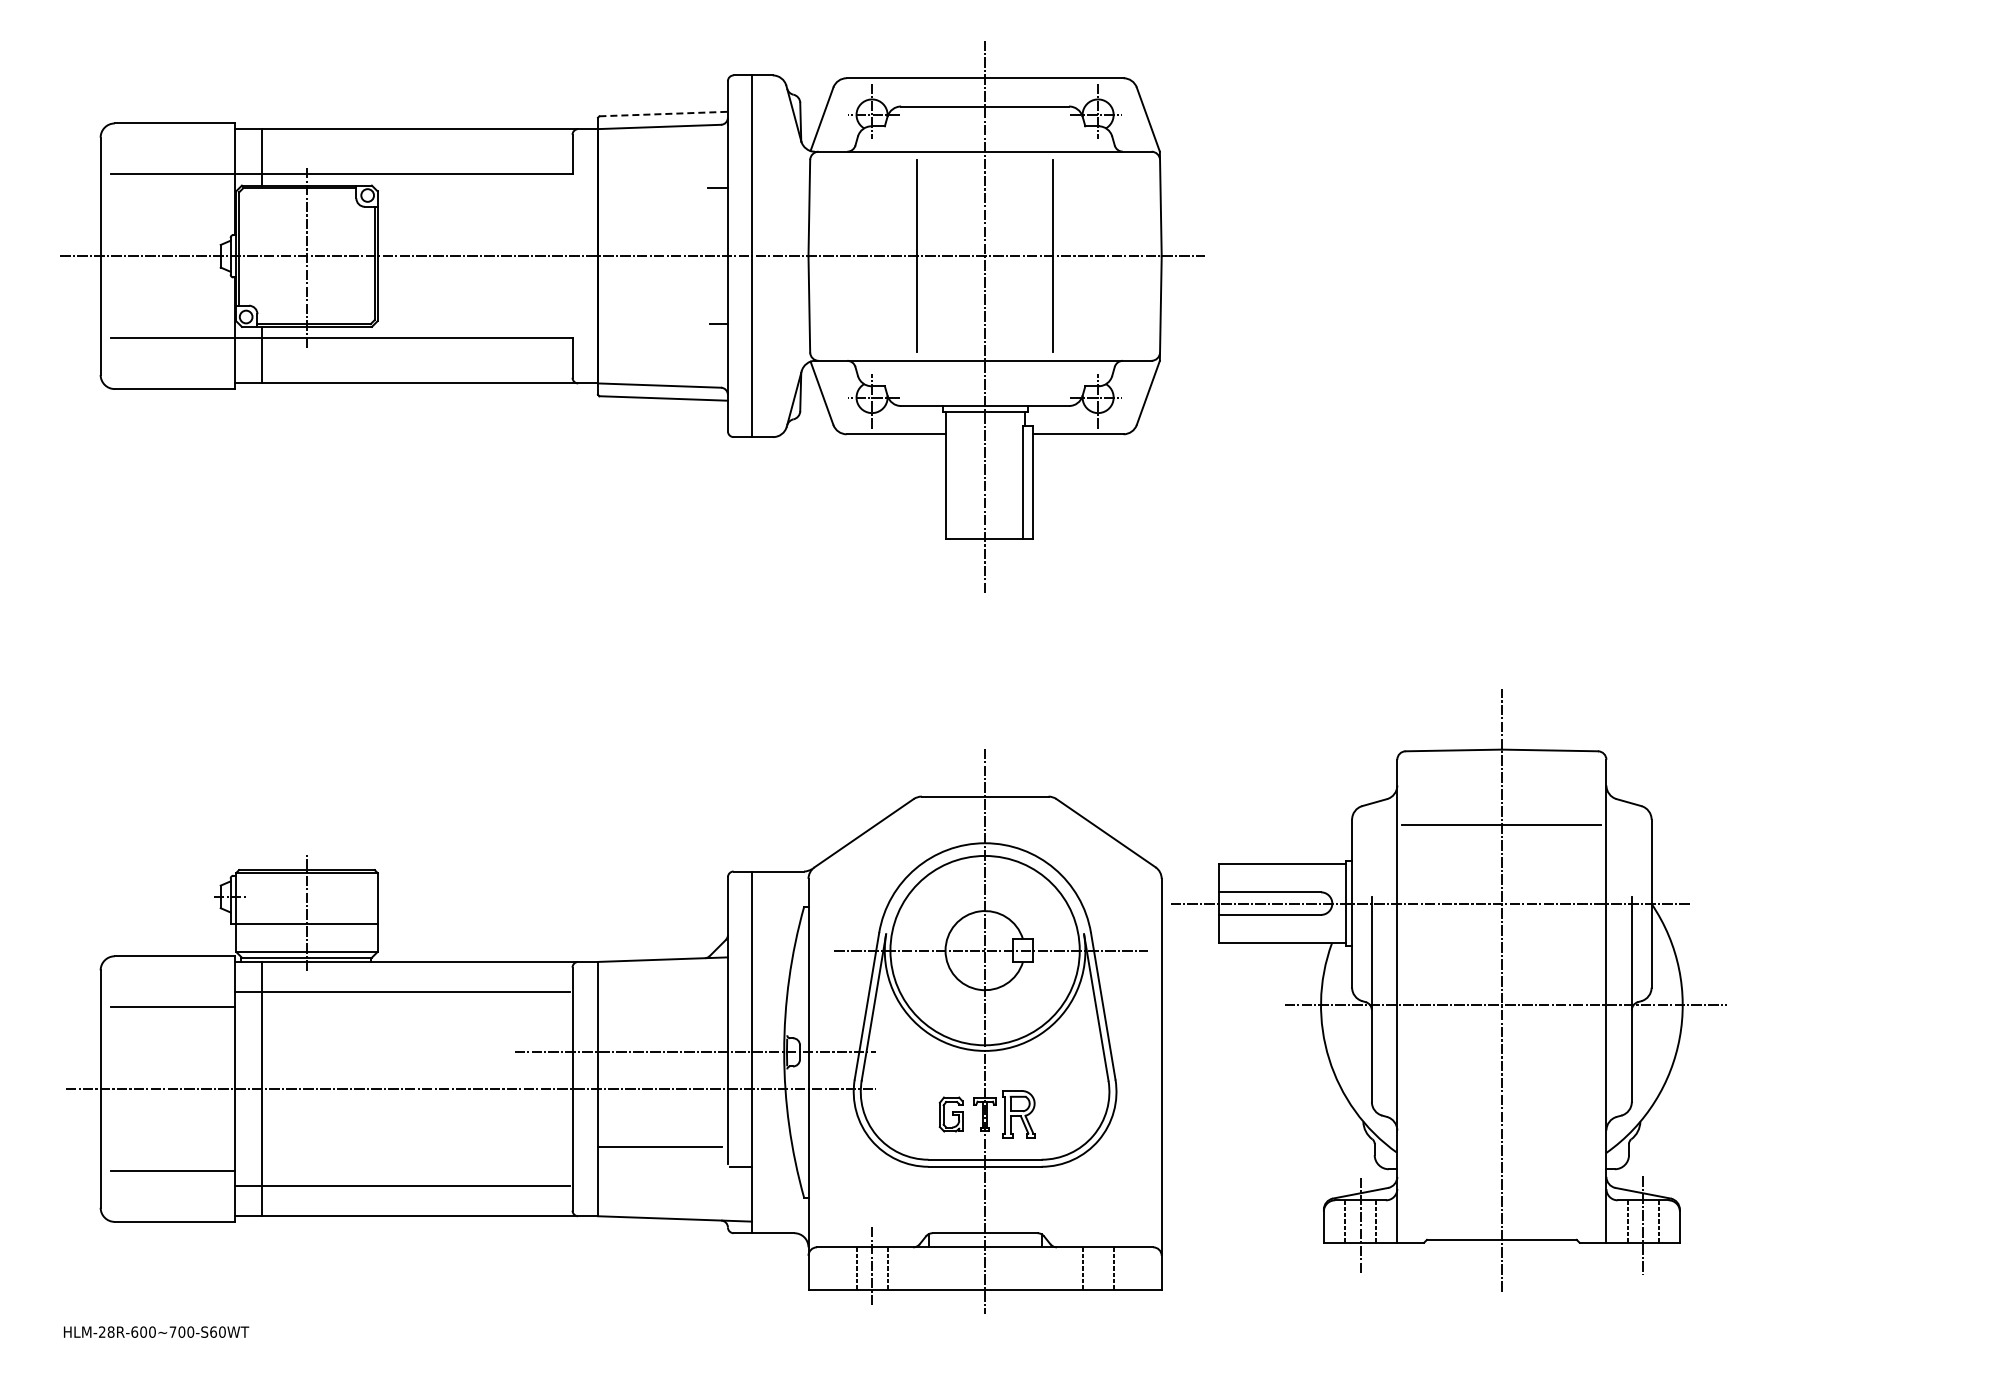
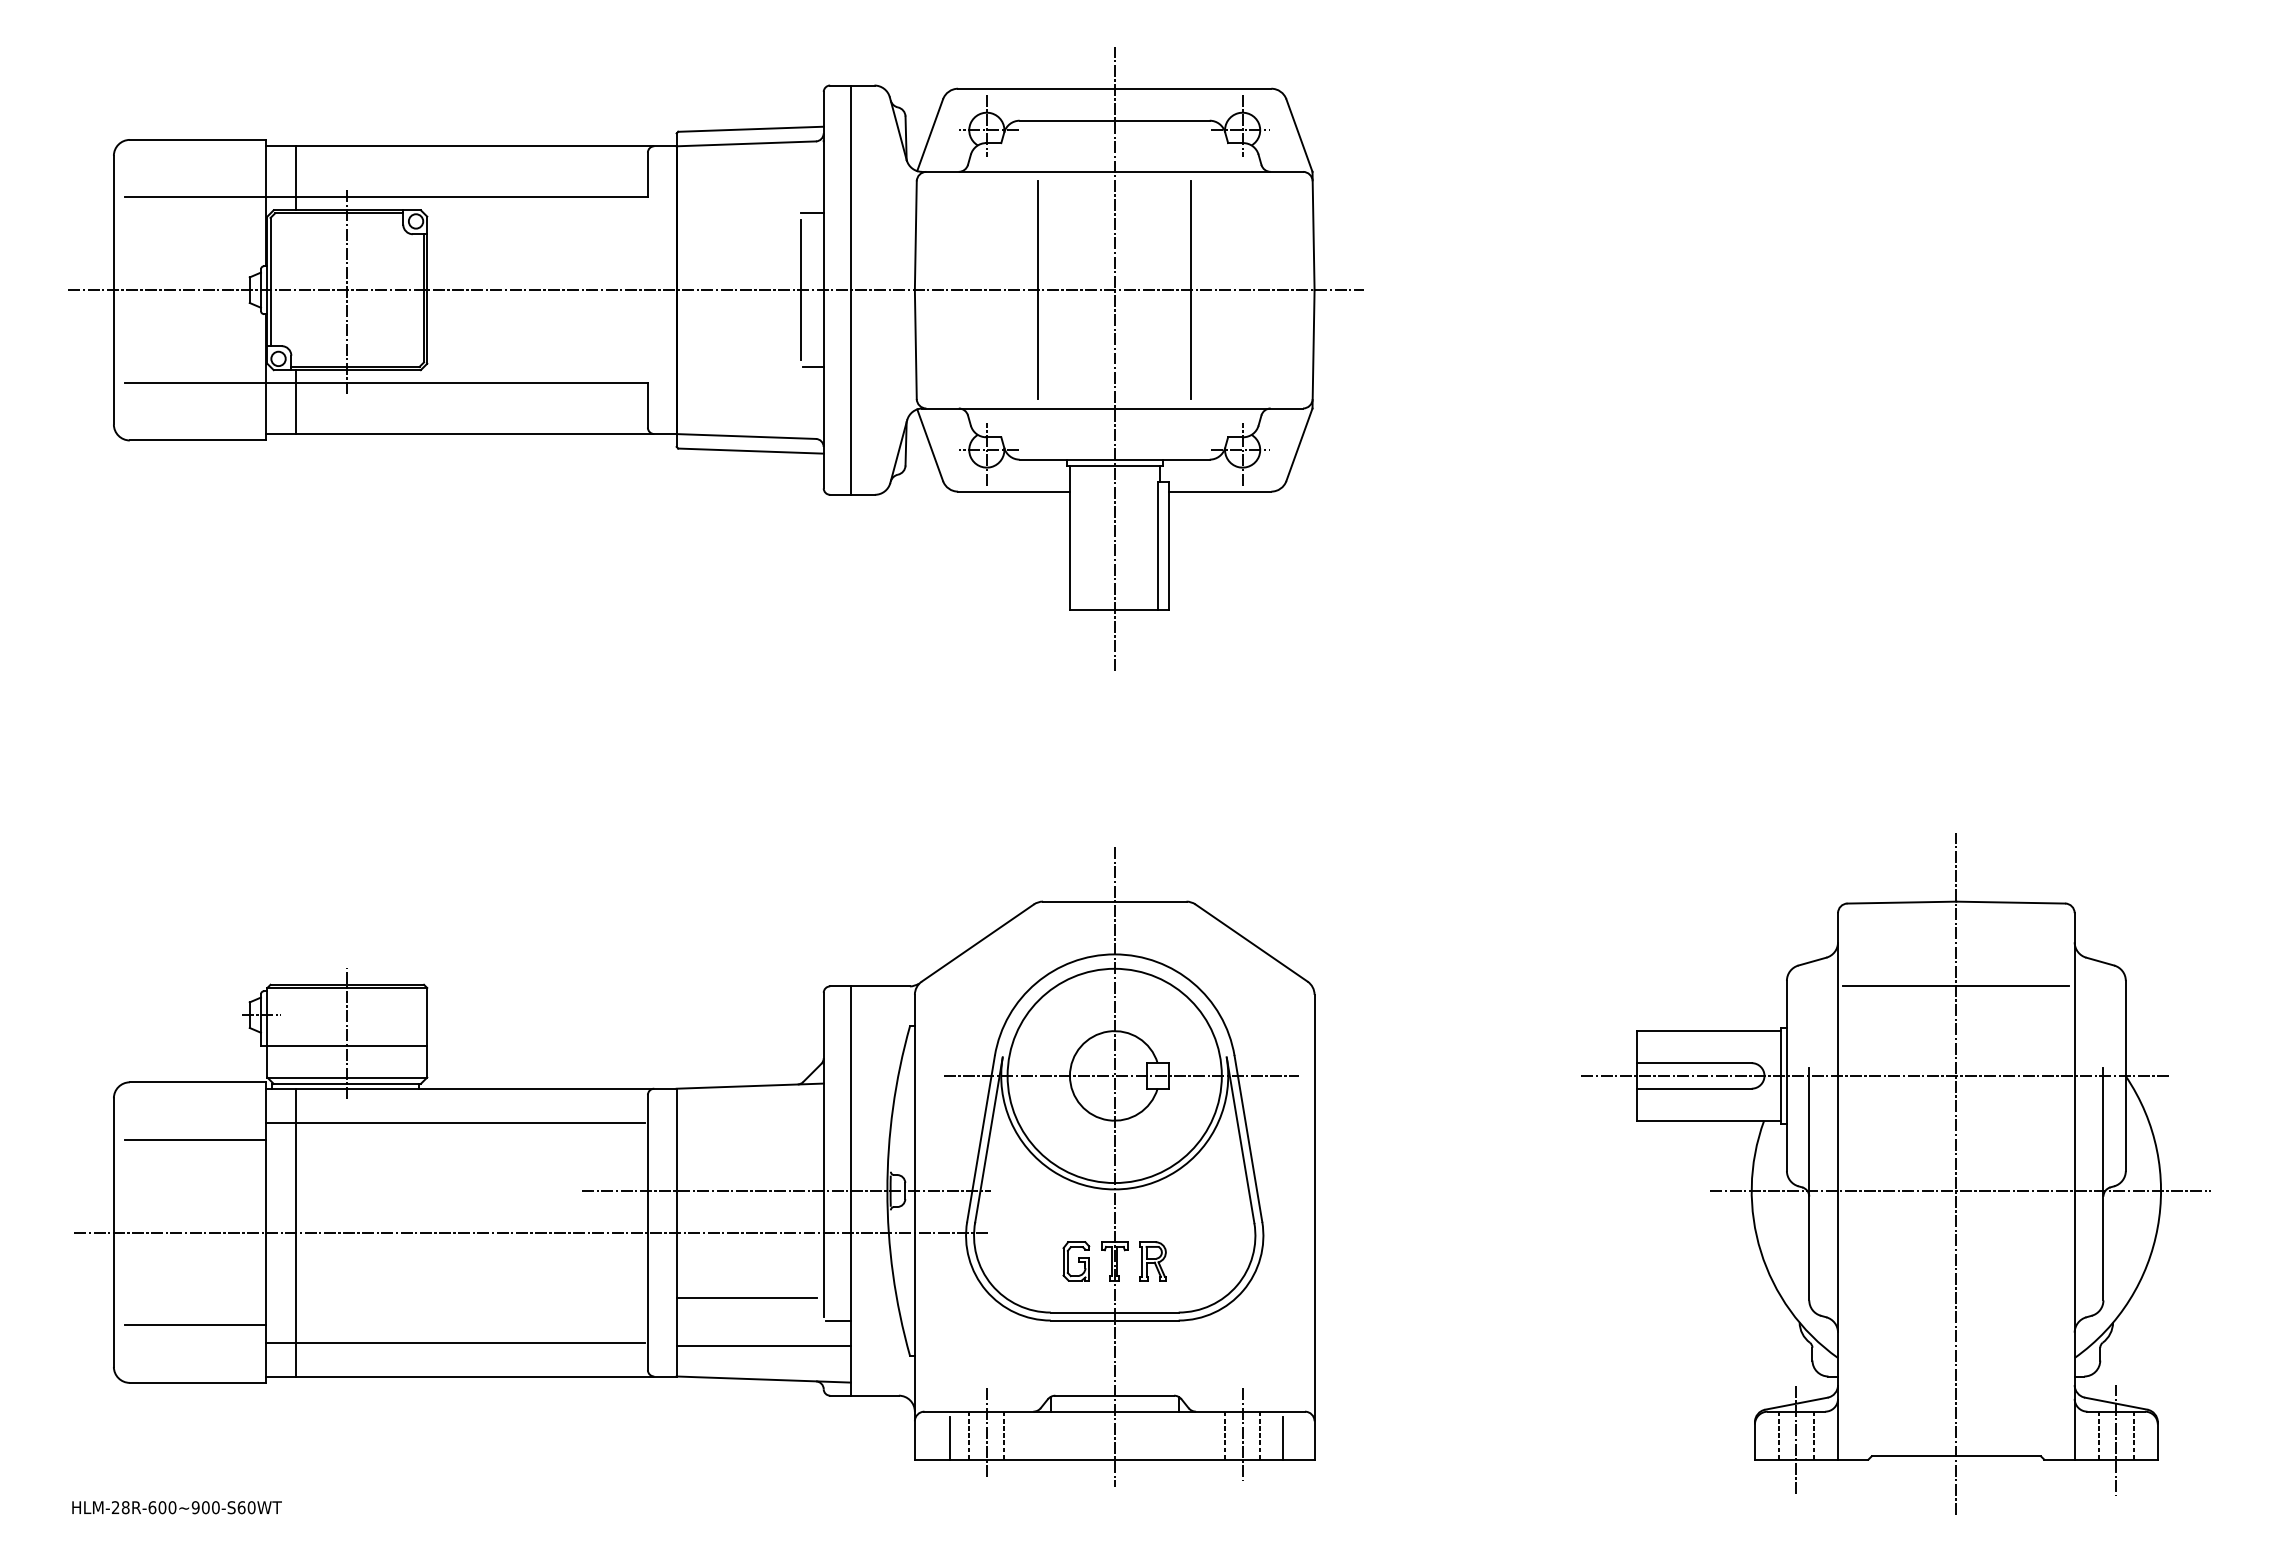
line: (664, 114) -> (751, 129), dashed -> solid
line: (707, 256) -> (800, 290), added
part: (1448, 990) -> (1895, 1174), moved
part: (1019, 1113) -> (1153, 1260), size x0.71
line: (674, 1189) -> (763, 1346), added
line: (1098, 1267) -> (1243, 1434), added
line: (839, 1270) -> (949, 1437), added
line: (1133, 1270) -> (1282, 1437), added
text: (172, 1331) -> (195, 1506), HLM-28R-600~700-S60WT -> HLM-28R-600~900-S60WT

